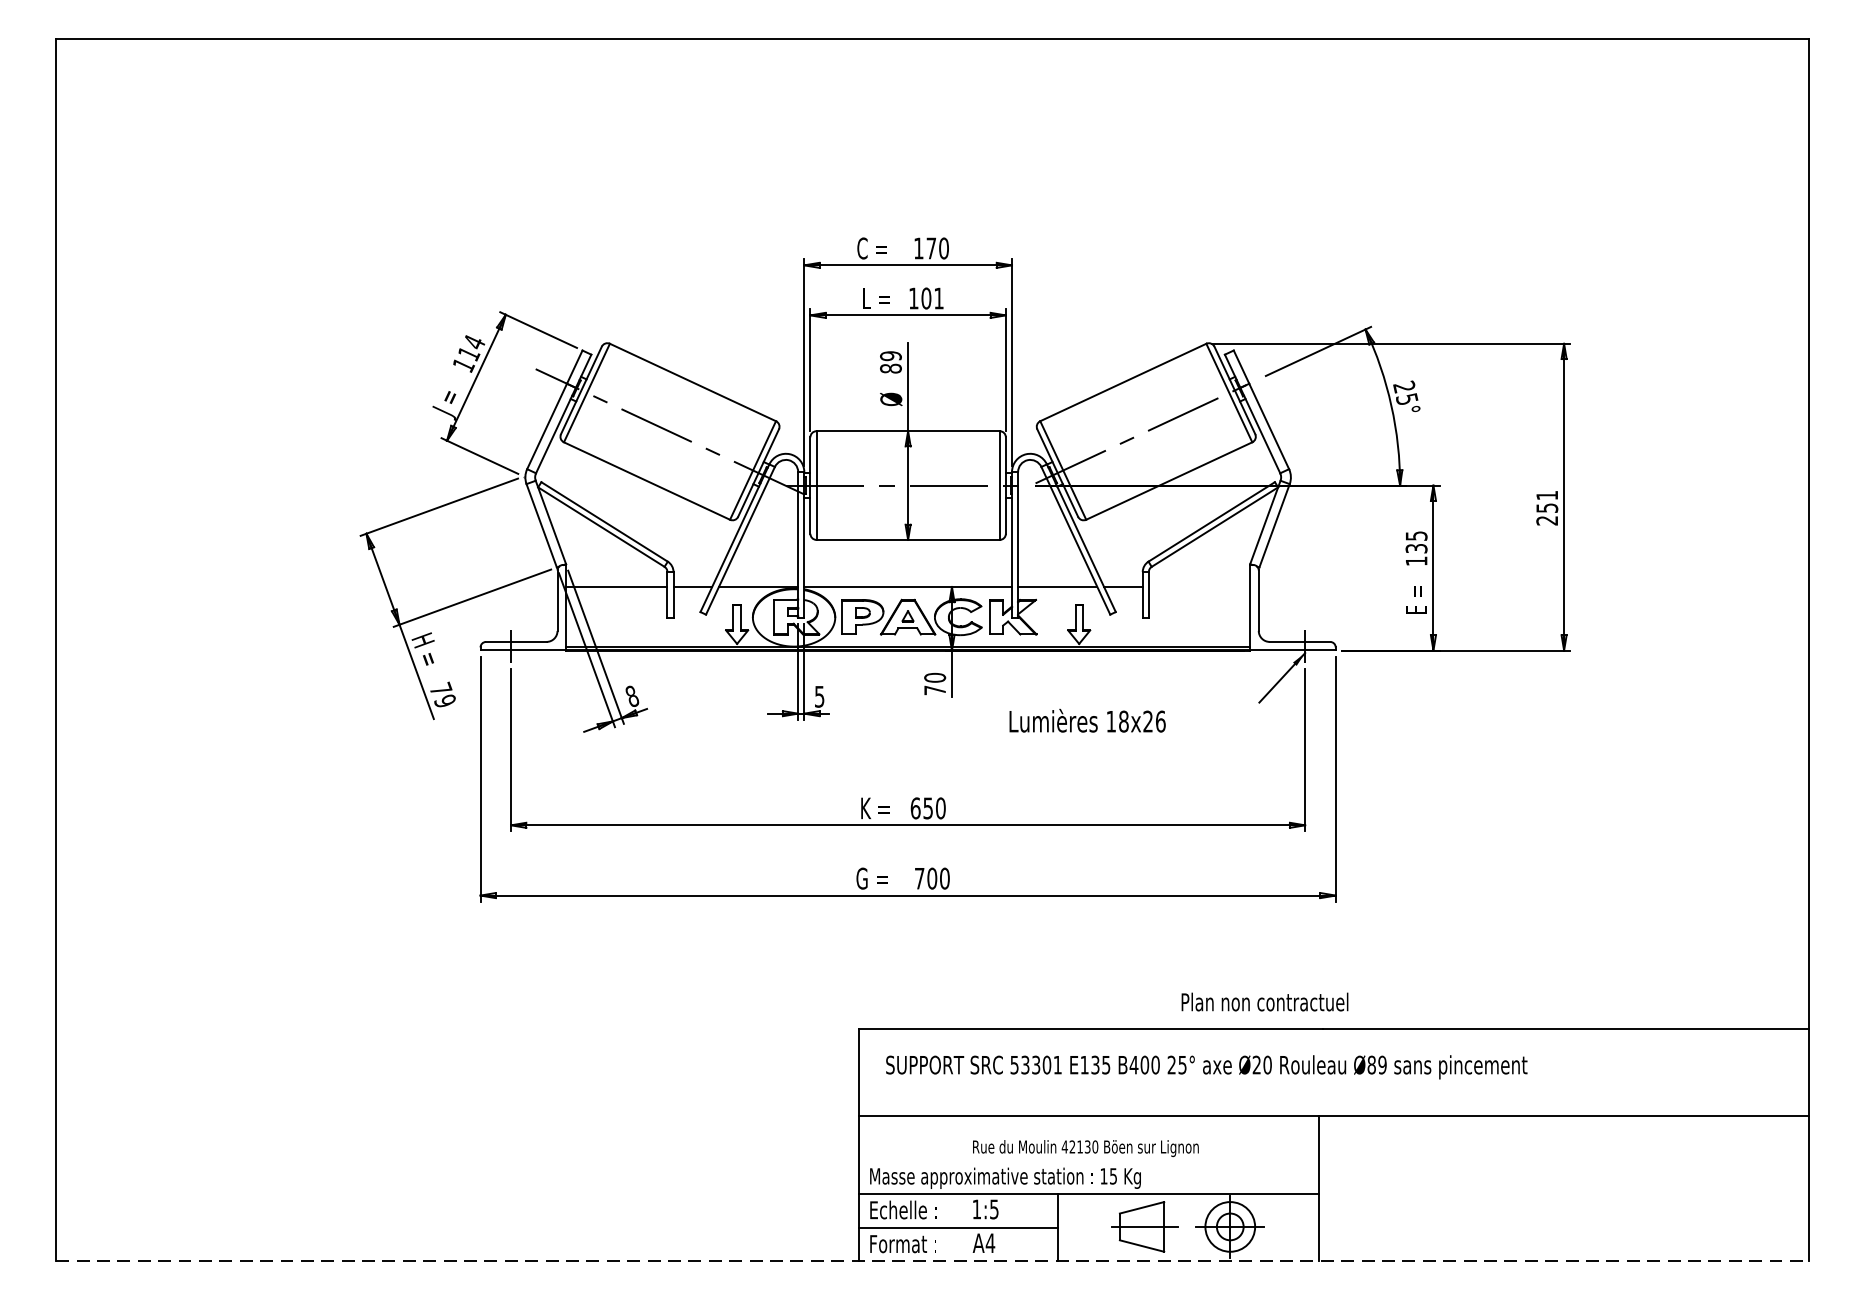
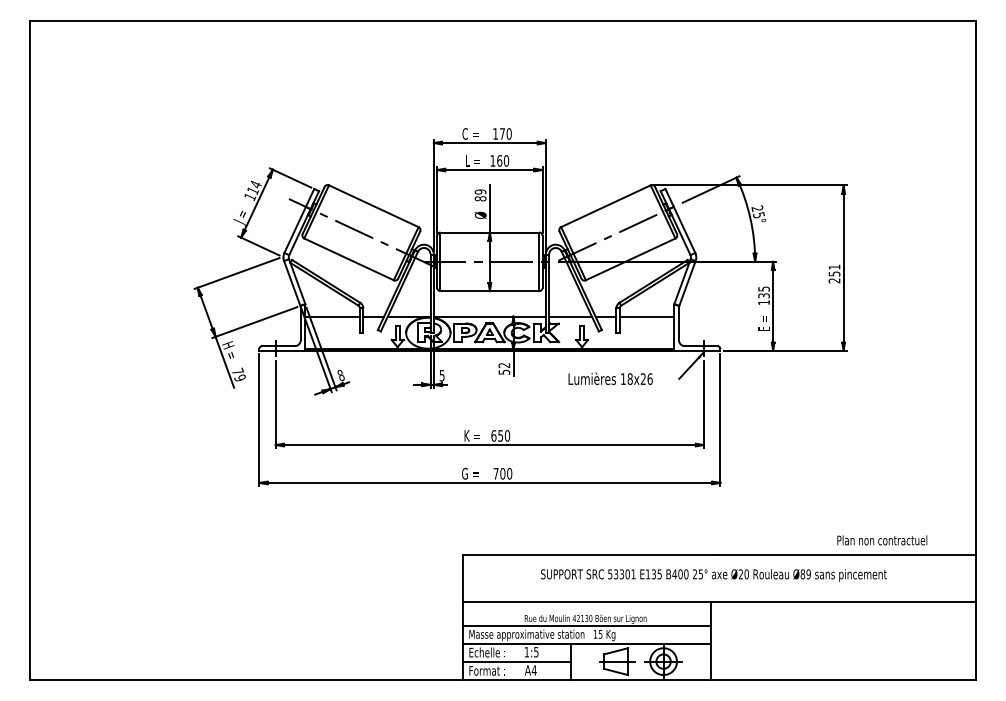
text: (933, 297) -> (503, 160), 101 -> 160
line: (1198, 586) -> (646, 316), added
text: (935, 683) -> (504, 368), 70 -> 52
text: (1087, 720) -> (610, 378), moved
text: (1265, 1002) -> (882, 540), moved
text: (1206, 1067) -> (713, 575), moved
line: (1089, 1159) -> (587, 625), added
line: (933, 1261) -> (503, 680), dashed -> solid

